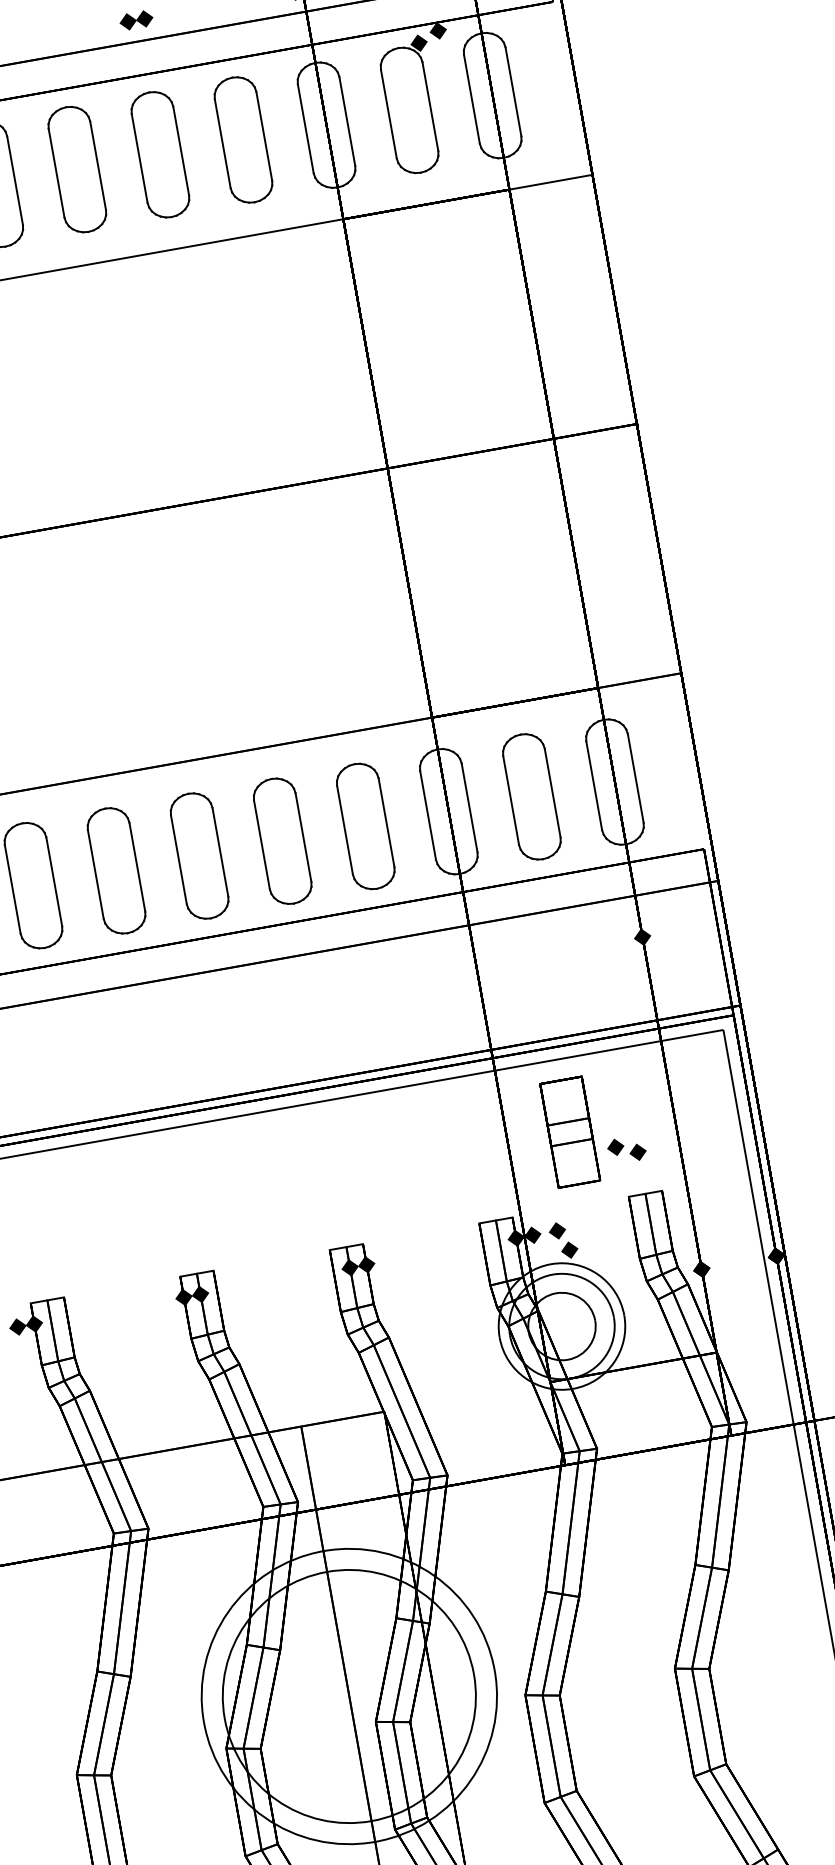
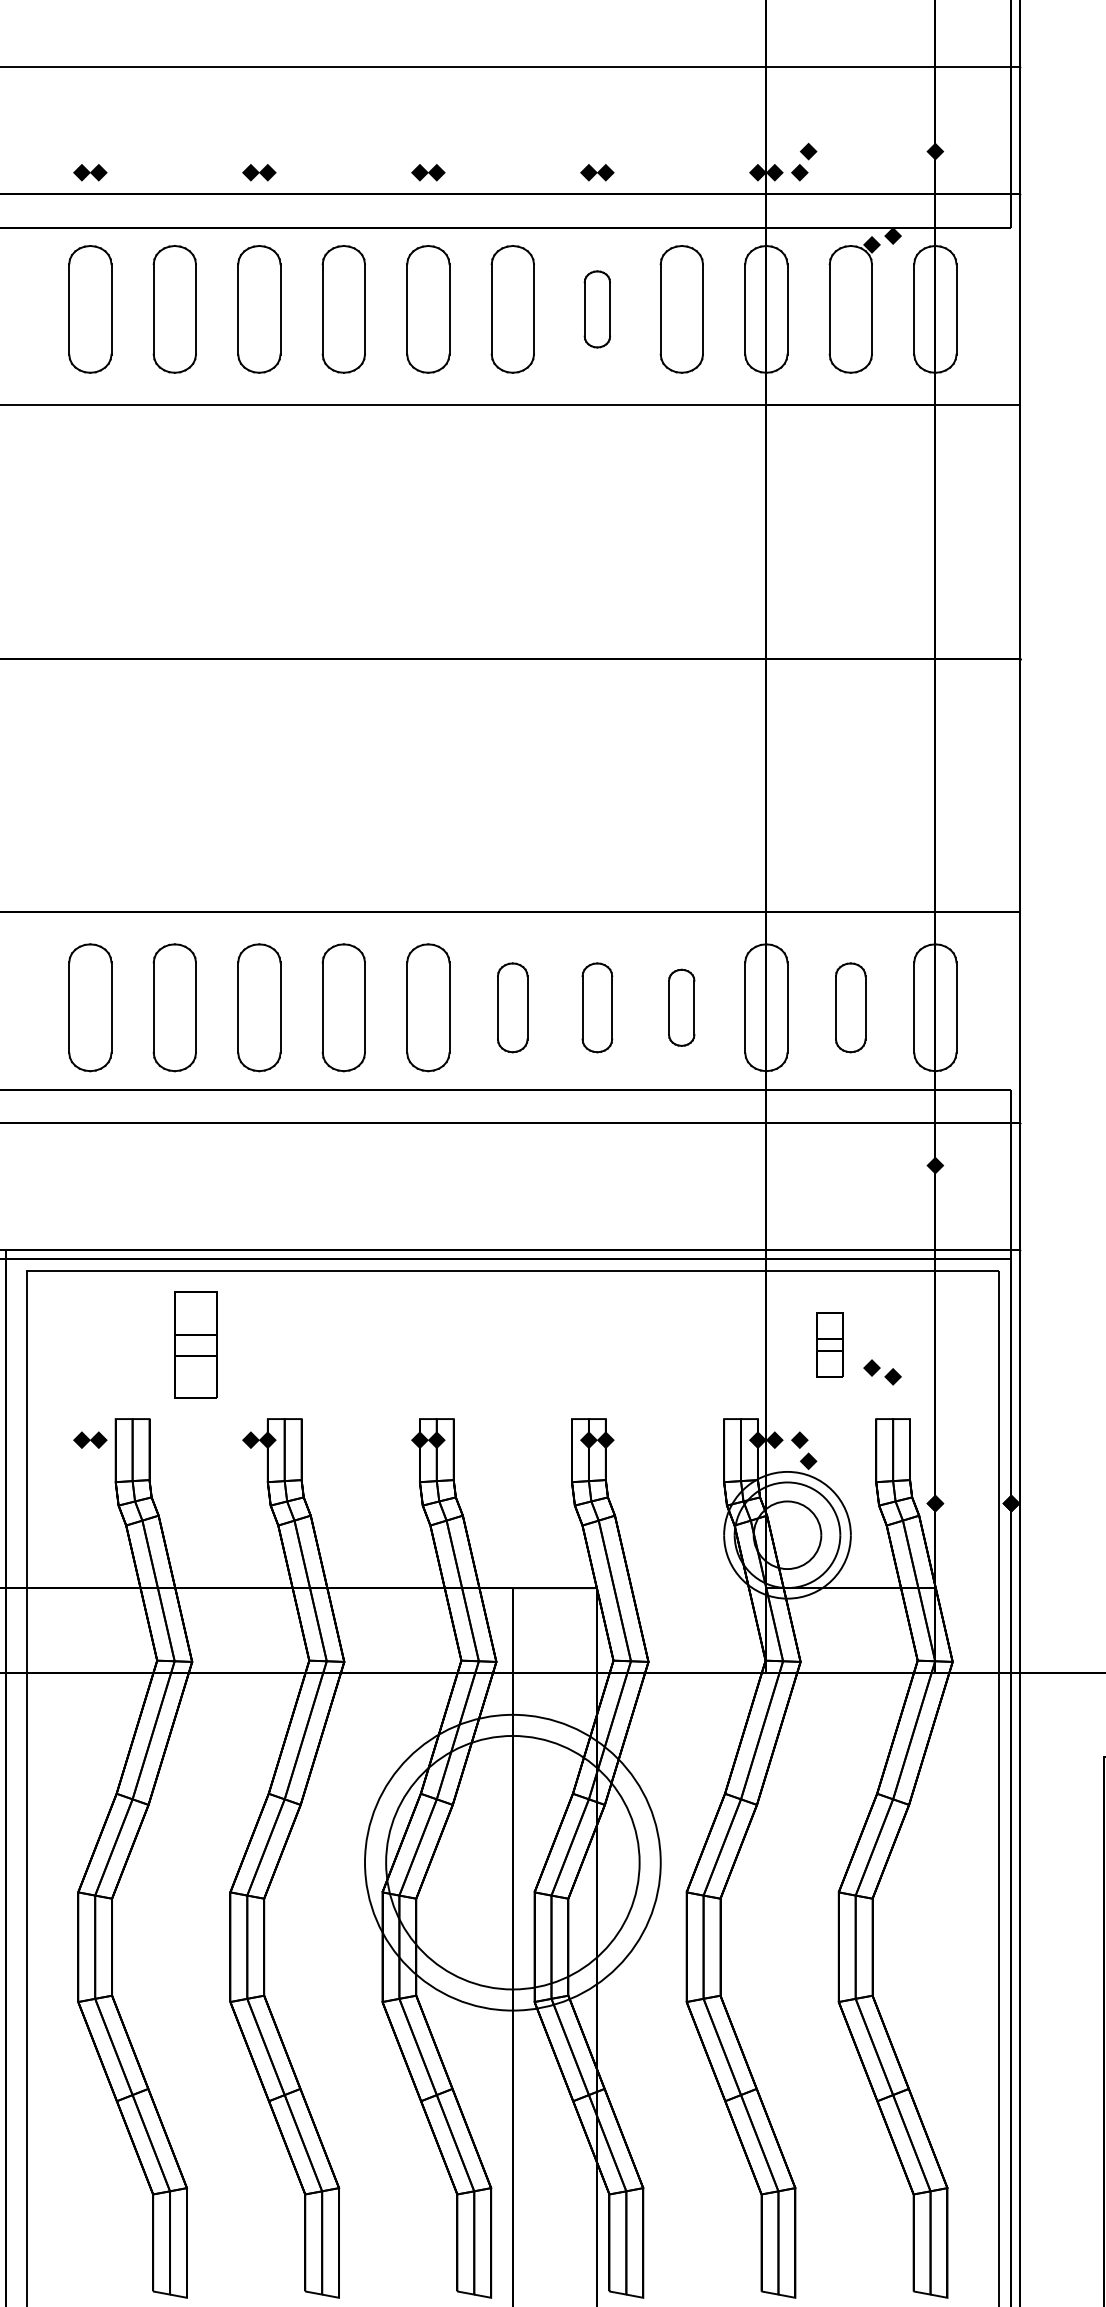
part: (160, 154) -> (597, 309), size x0.6
part: (531, 796) -> (850, 1007), size x0.7
part: (365, 826) -> (681, 1007), size x0.6
part: (282, 841) -> (597, 1007), size x0.7
part: (199, 855) -> (512, 1007), size x0.7
part: (569, 1131) -> (829, 1344), size x0.6

